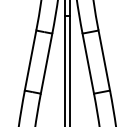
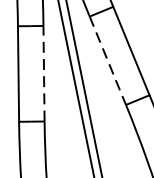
line: (46, 63) -> (43, 73), solid -> dashed
line: (88, 63) -> (108, 60), solid -> dashed

